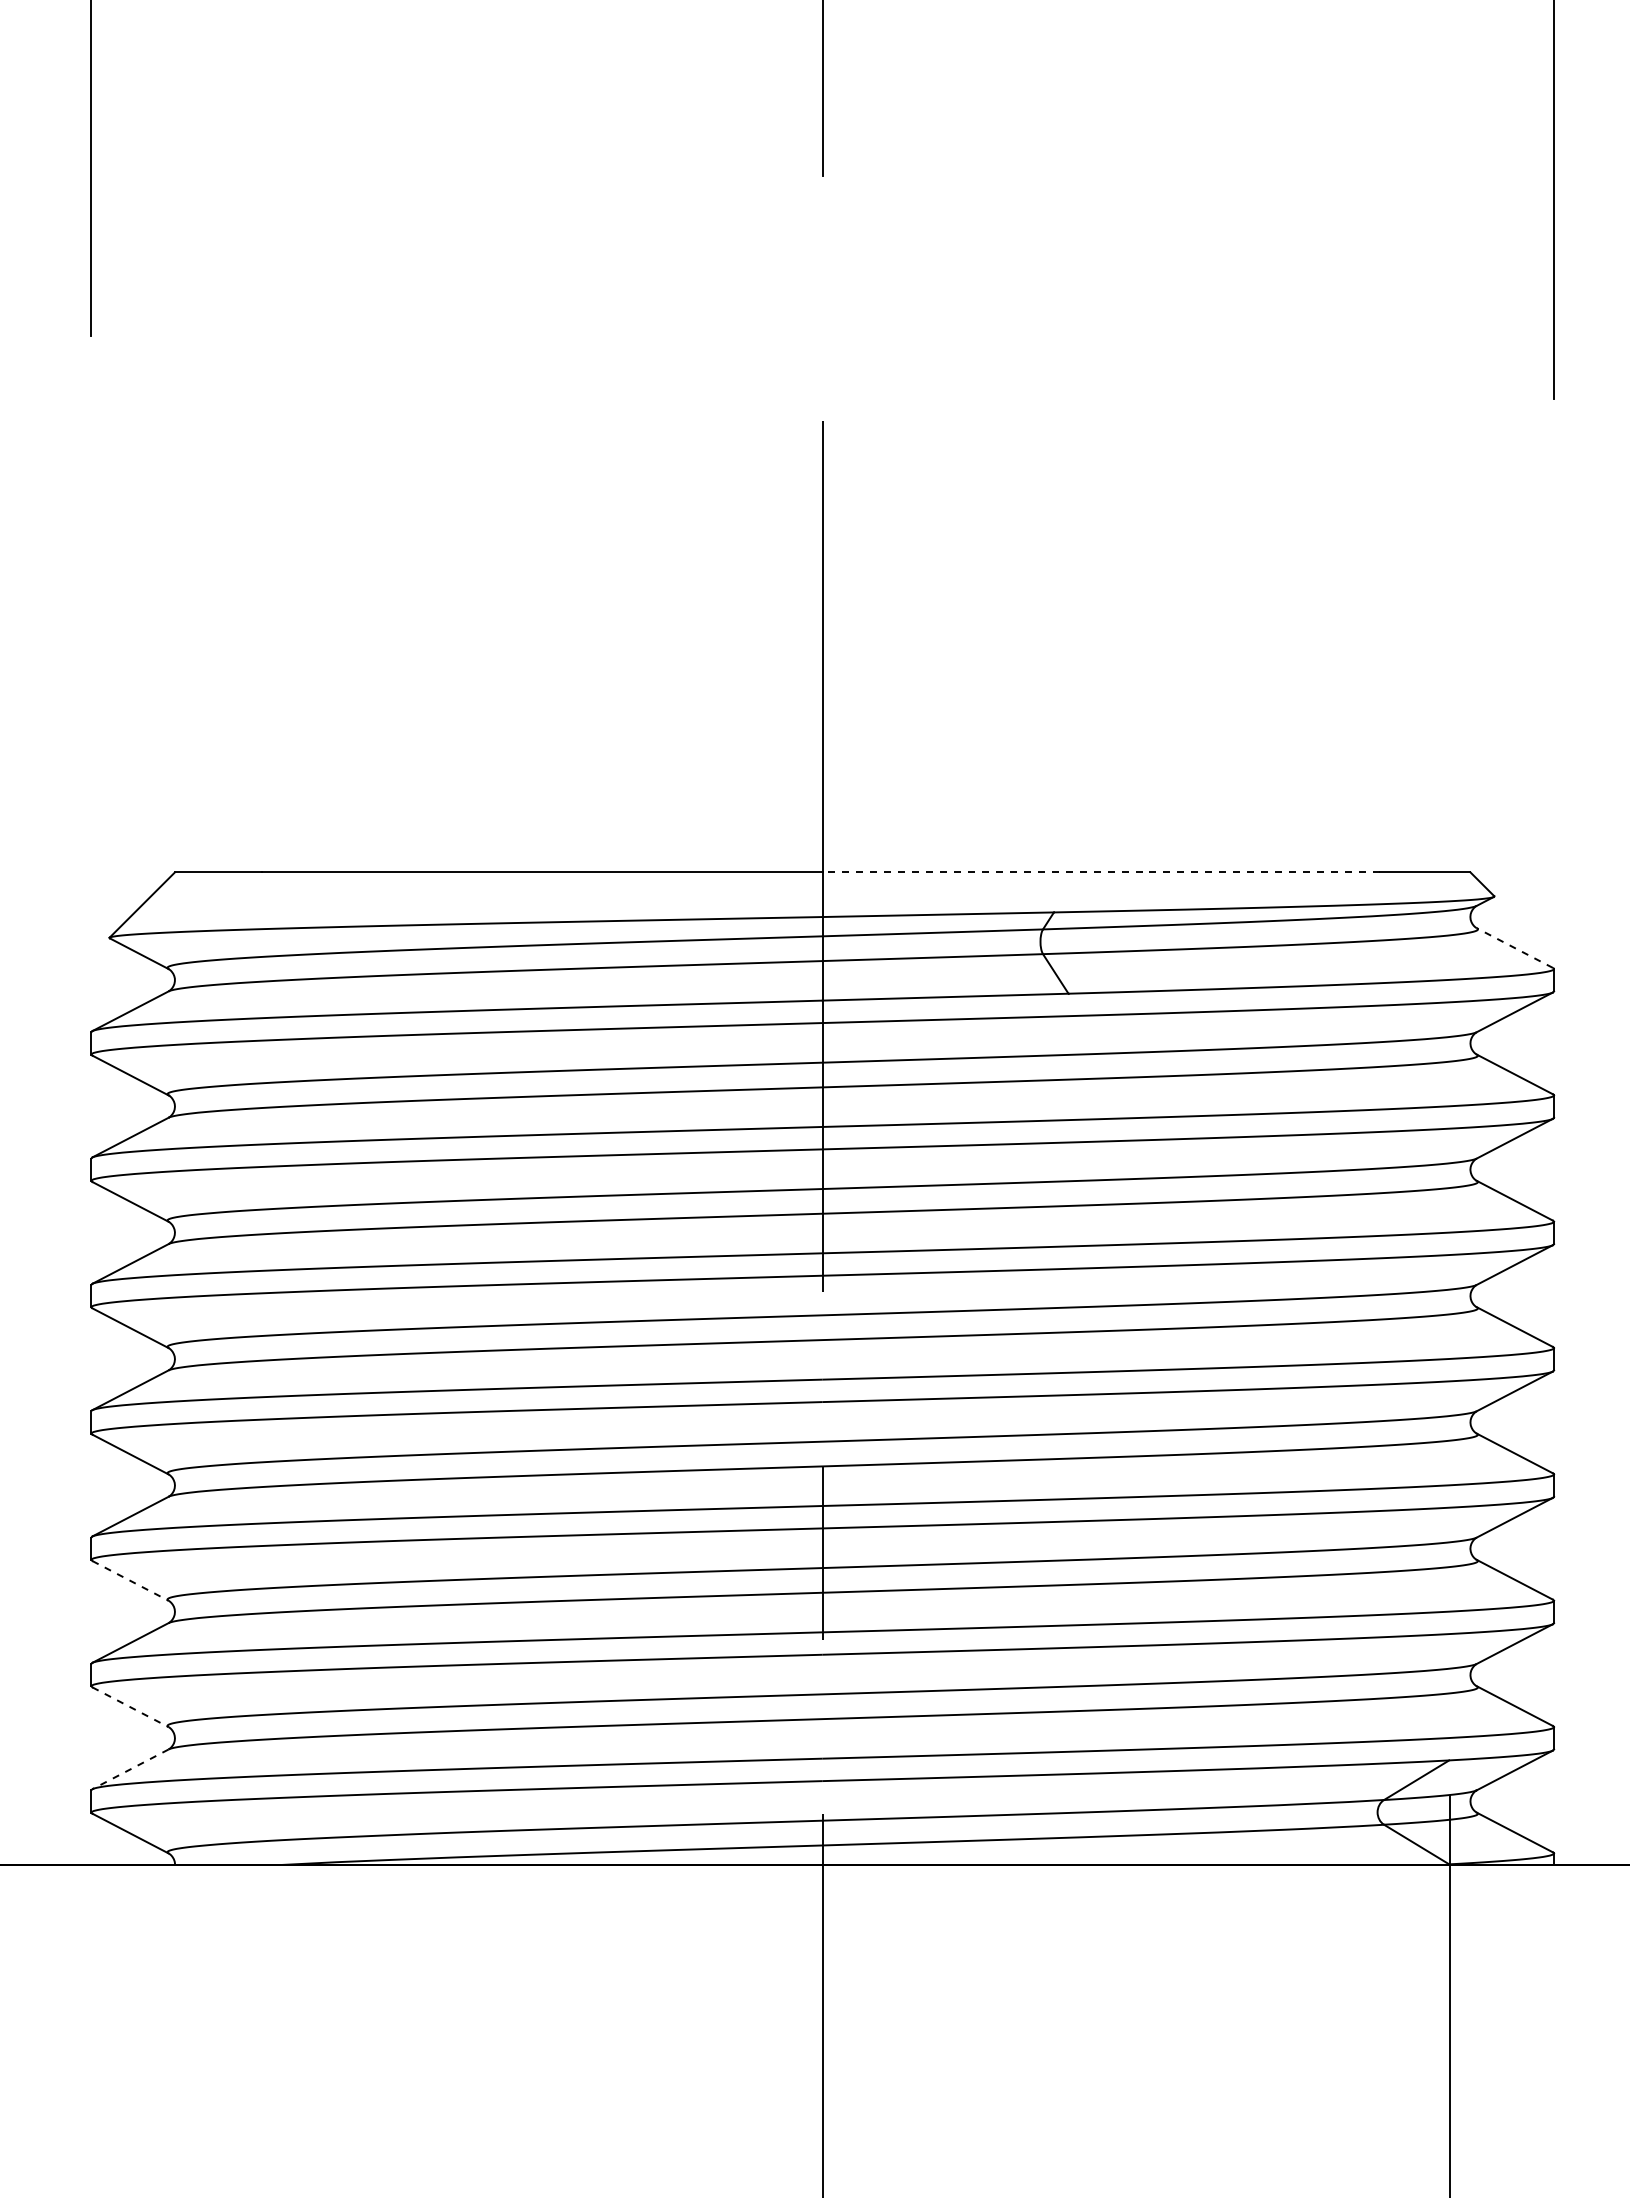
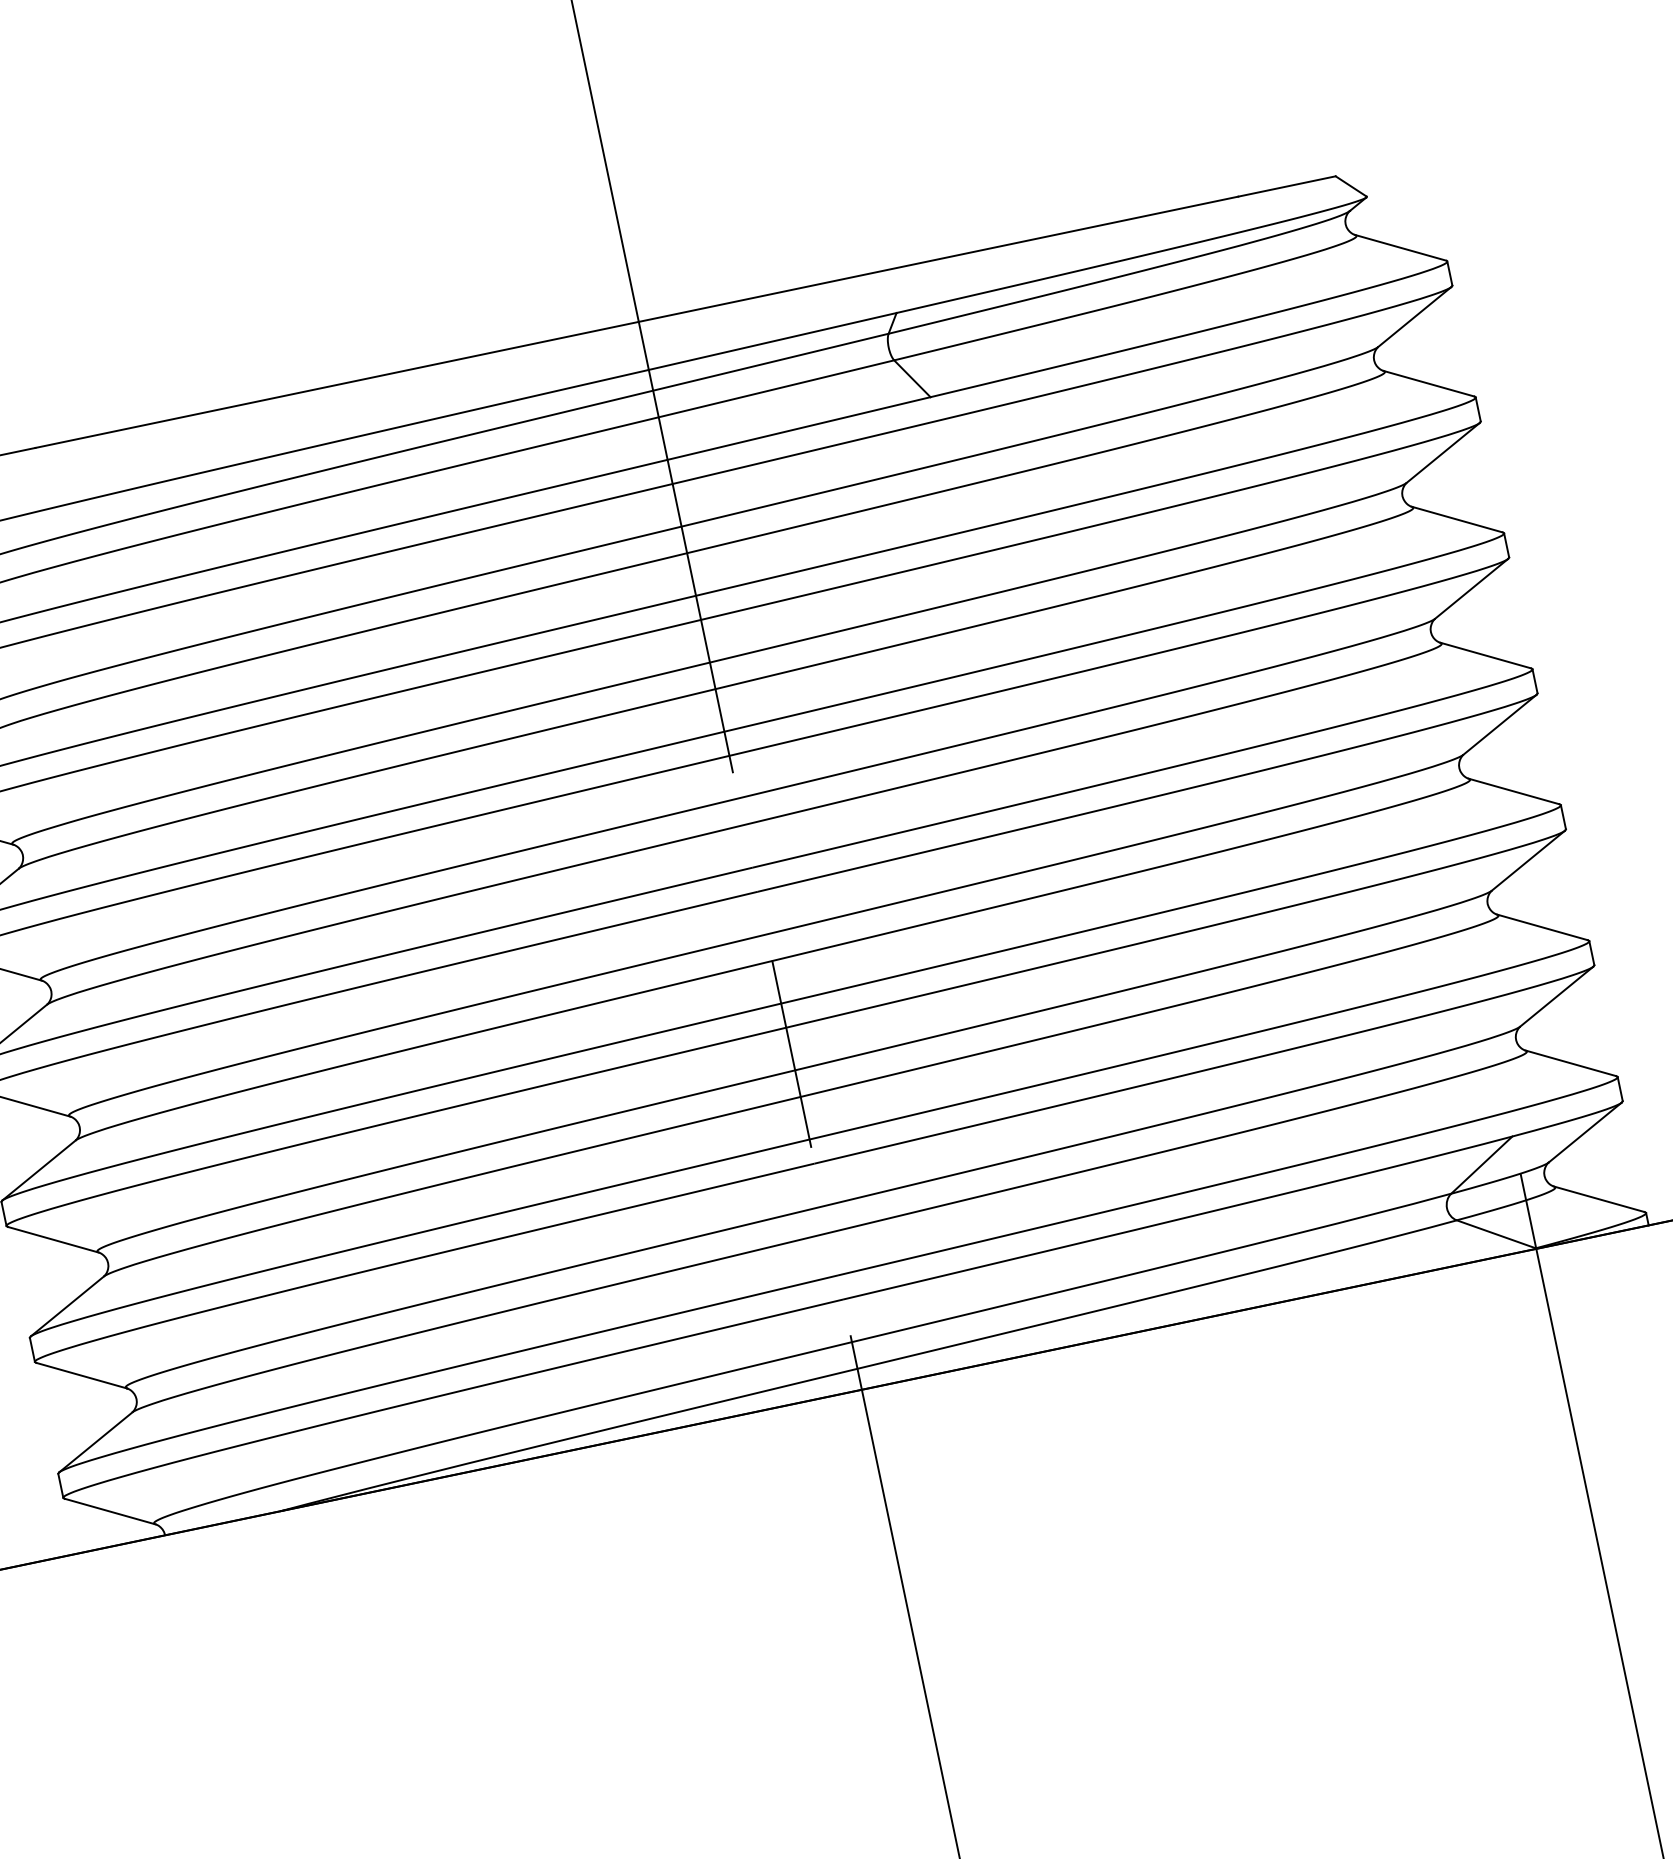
line: (1101, 872) -> (938, 259), dashed -> solid
line: (1514, 947) -> (1399, 247), dashed -> solid
line: (130, 1581) -> (53, 1240), dashed -> solid
line: (130, 1707) -> (81, 1375), dashed -> solid
line: (130, 1769) -> (95, 1442), dashed -> solid

